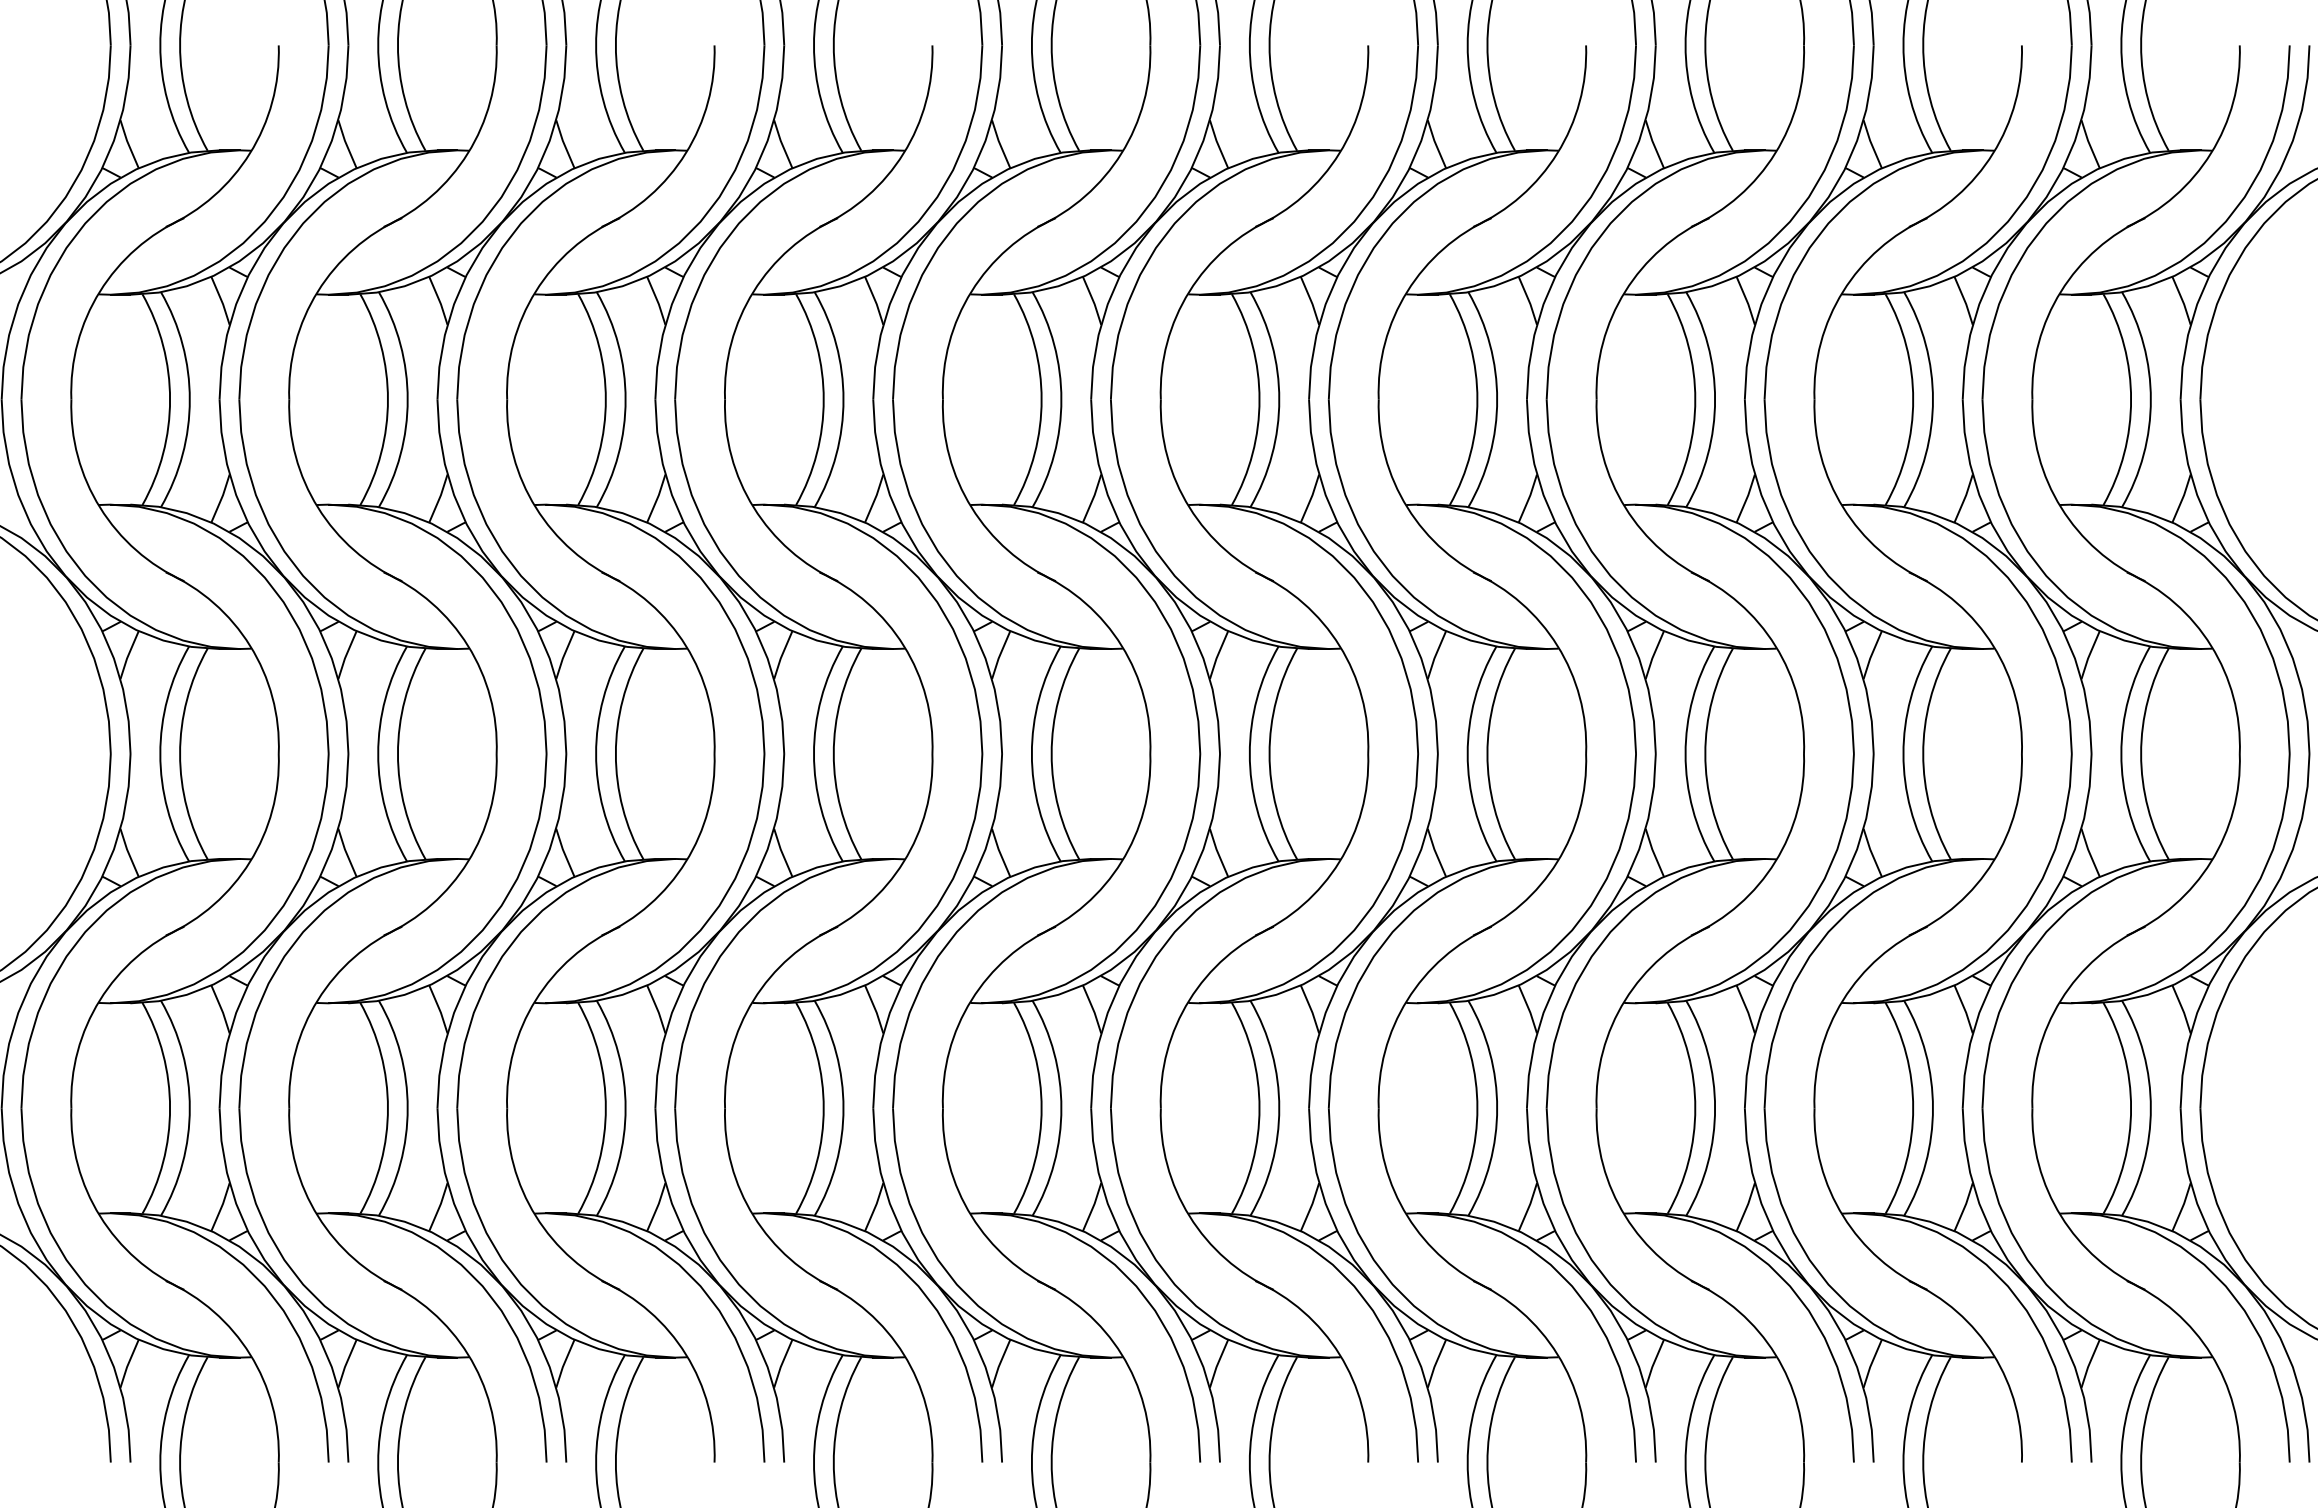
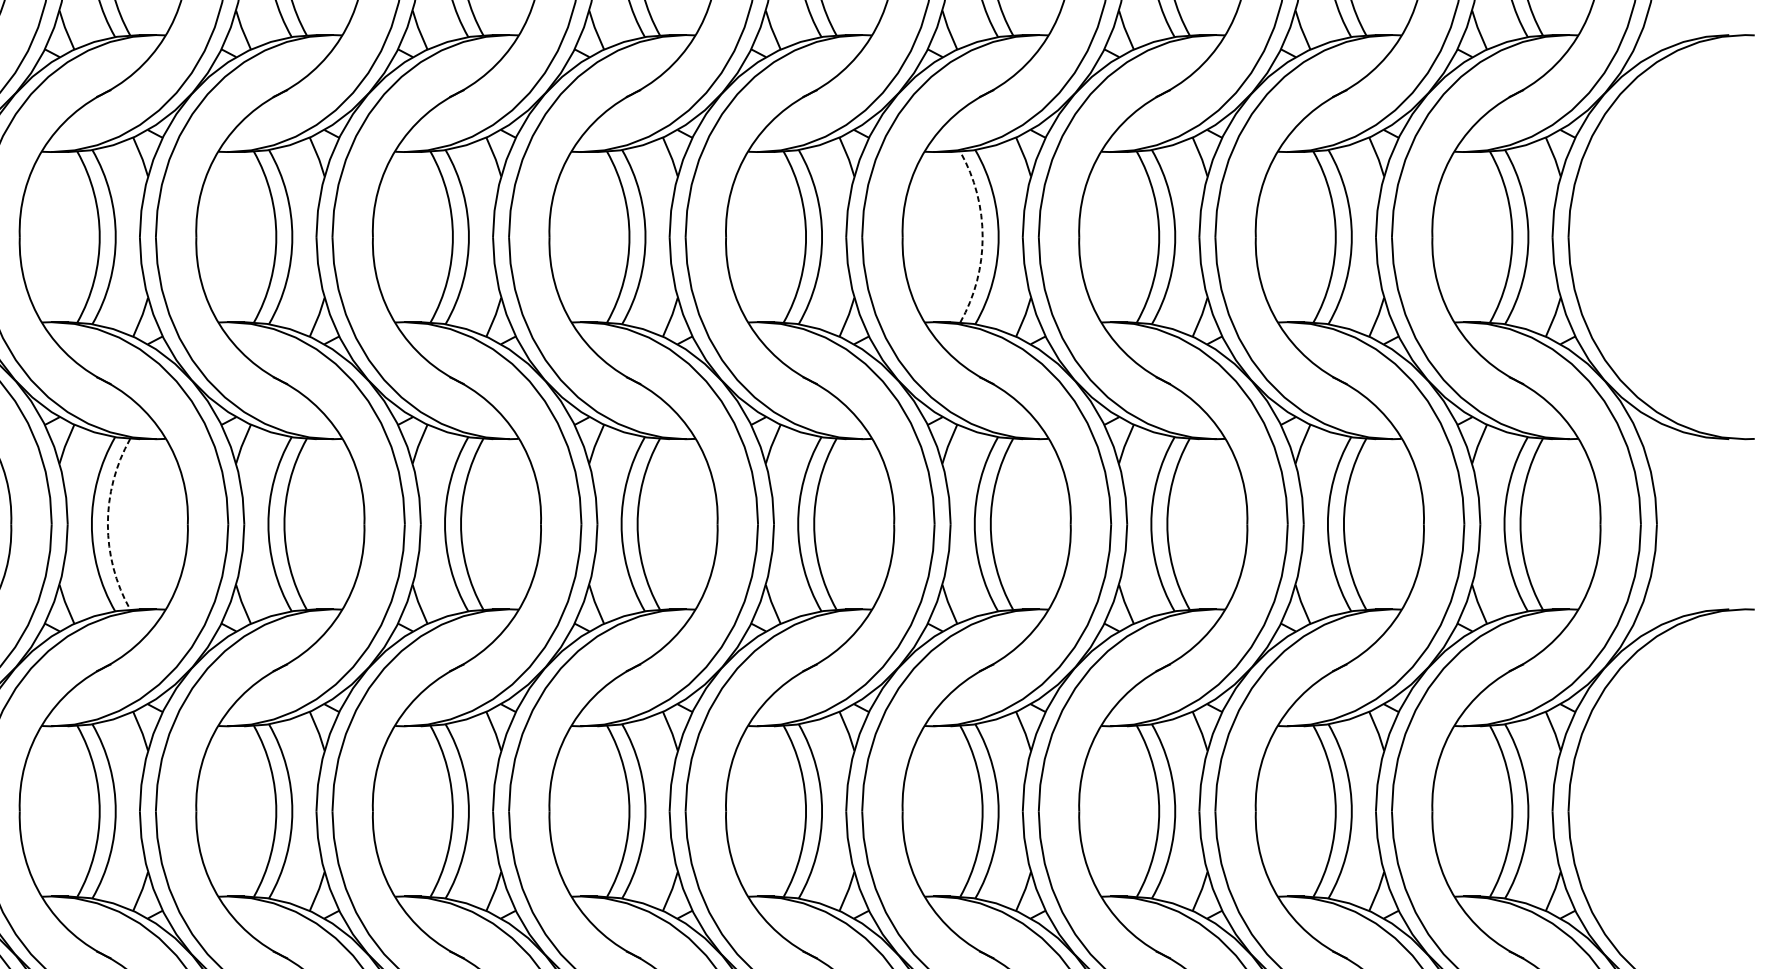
arc: (1477, 399) -> (982, 236), solid -> dashed
arc: (397, 753) -> (107, 523), solid -> dashed

